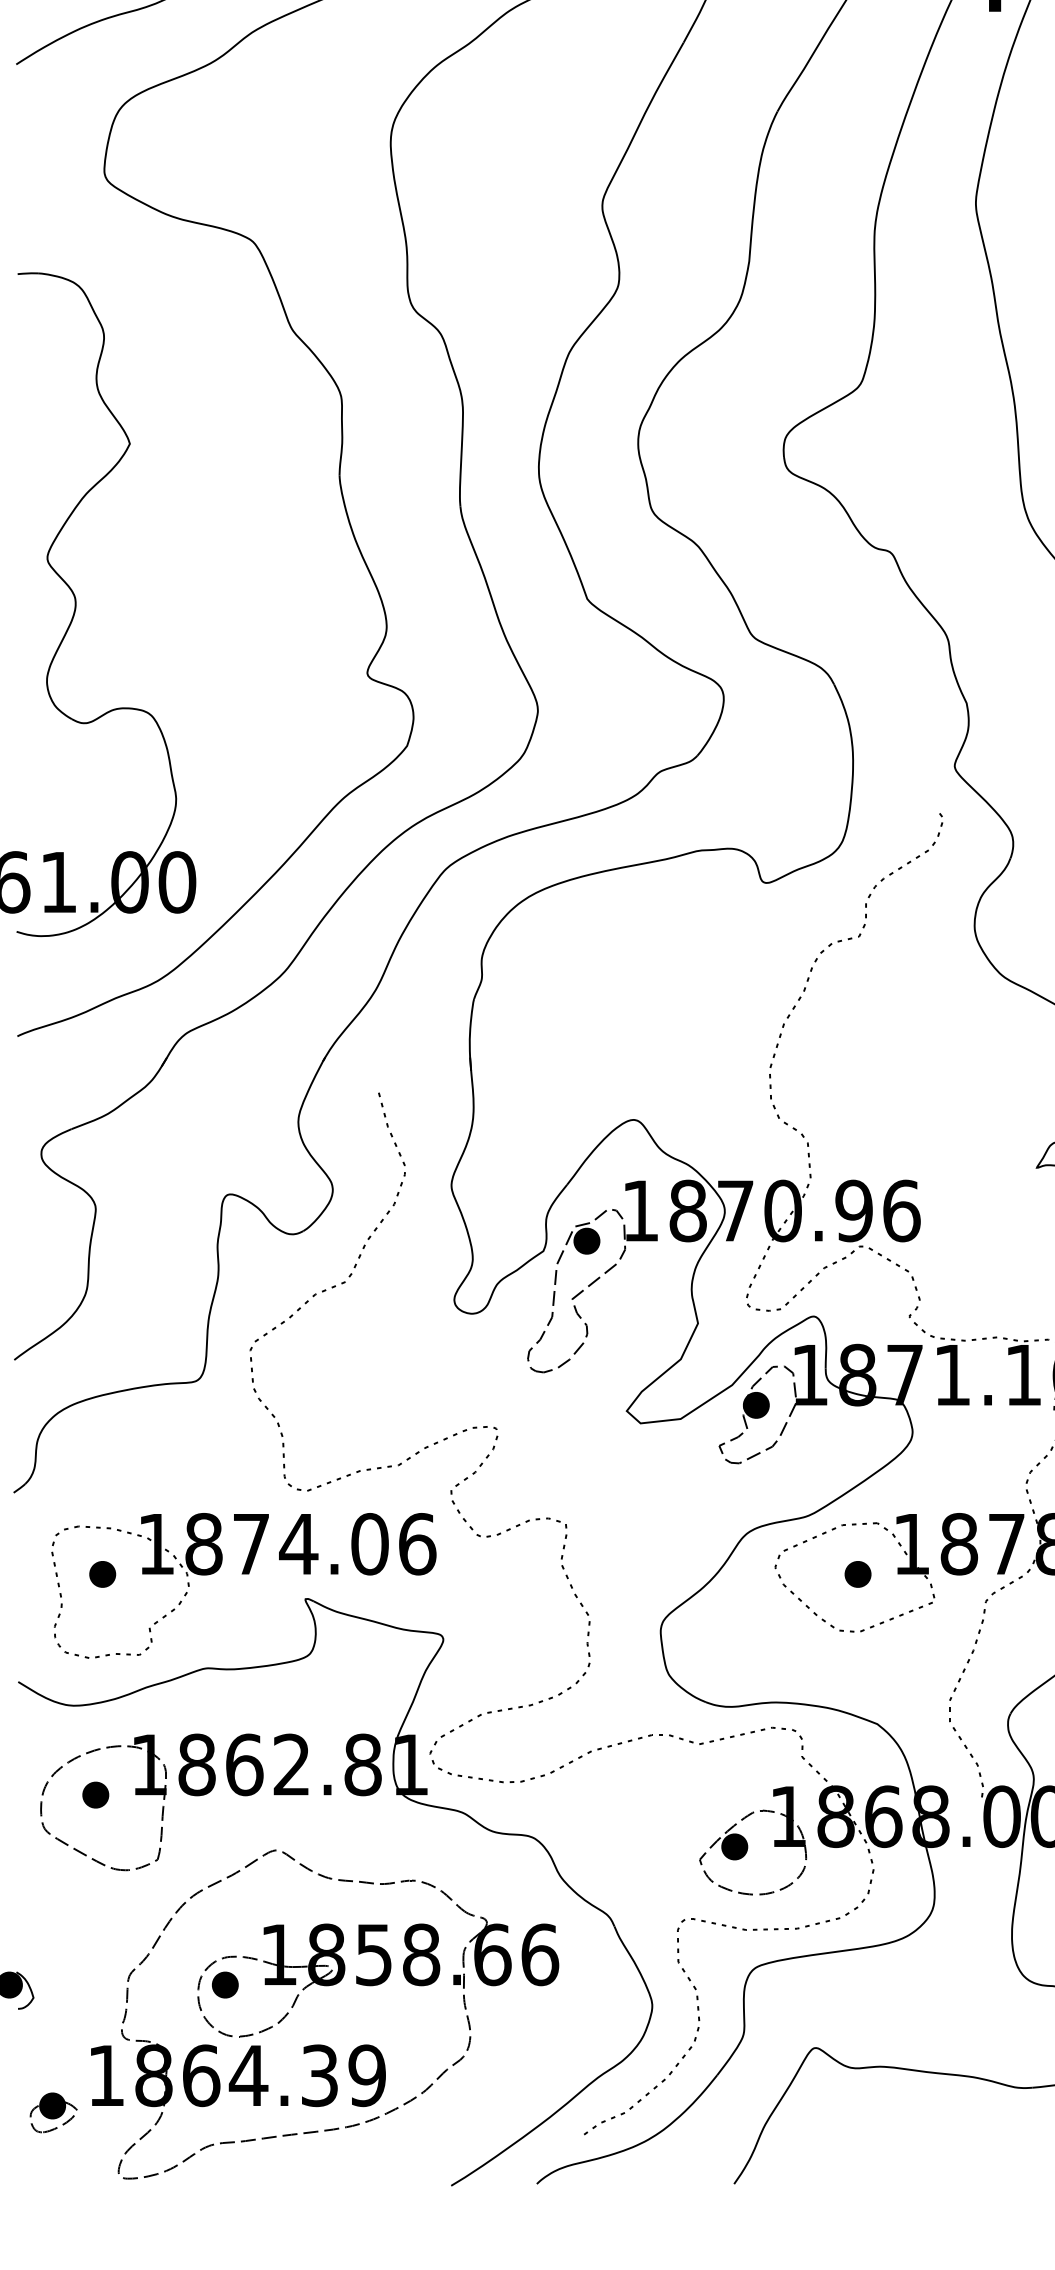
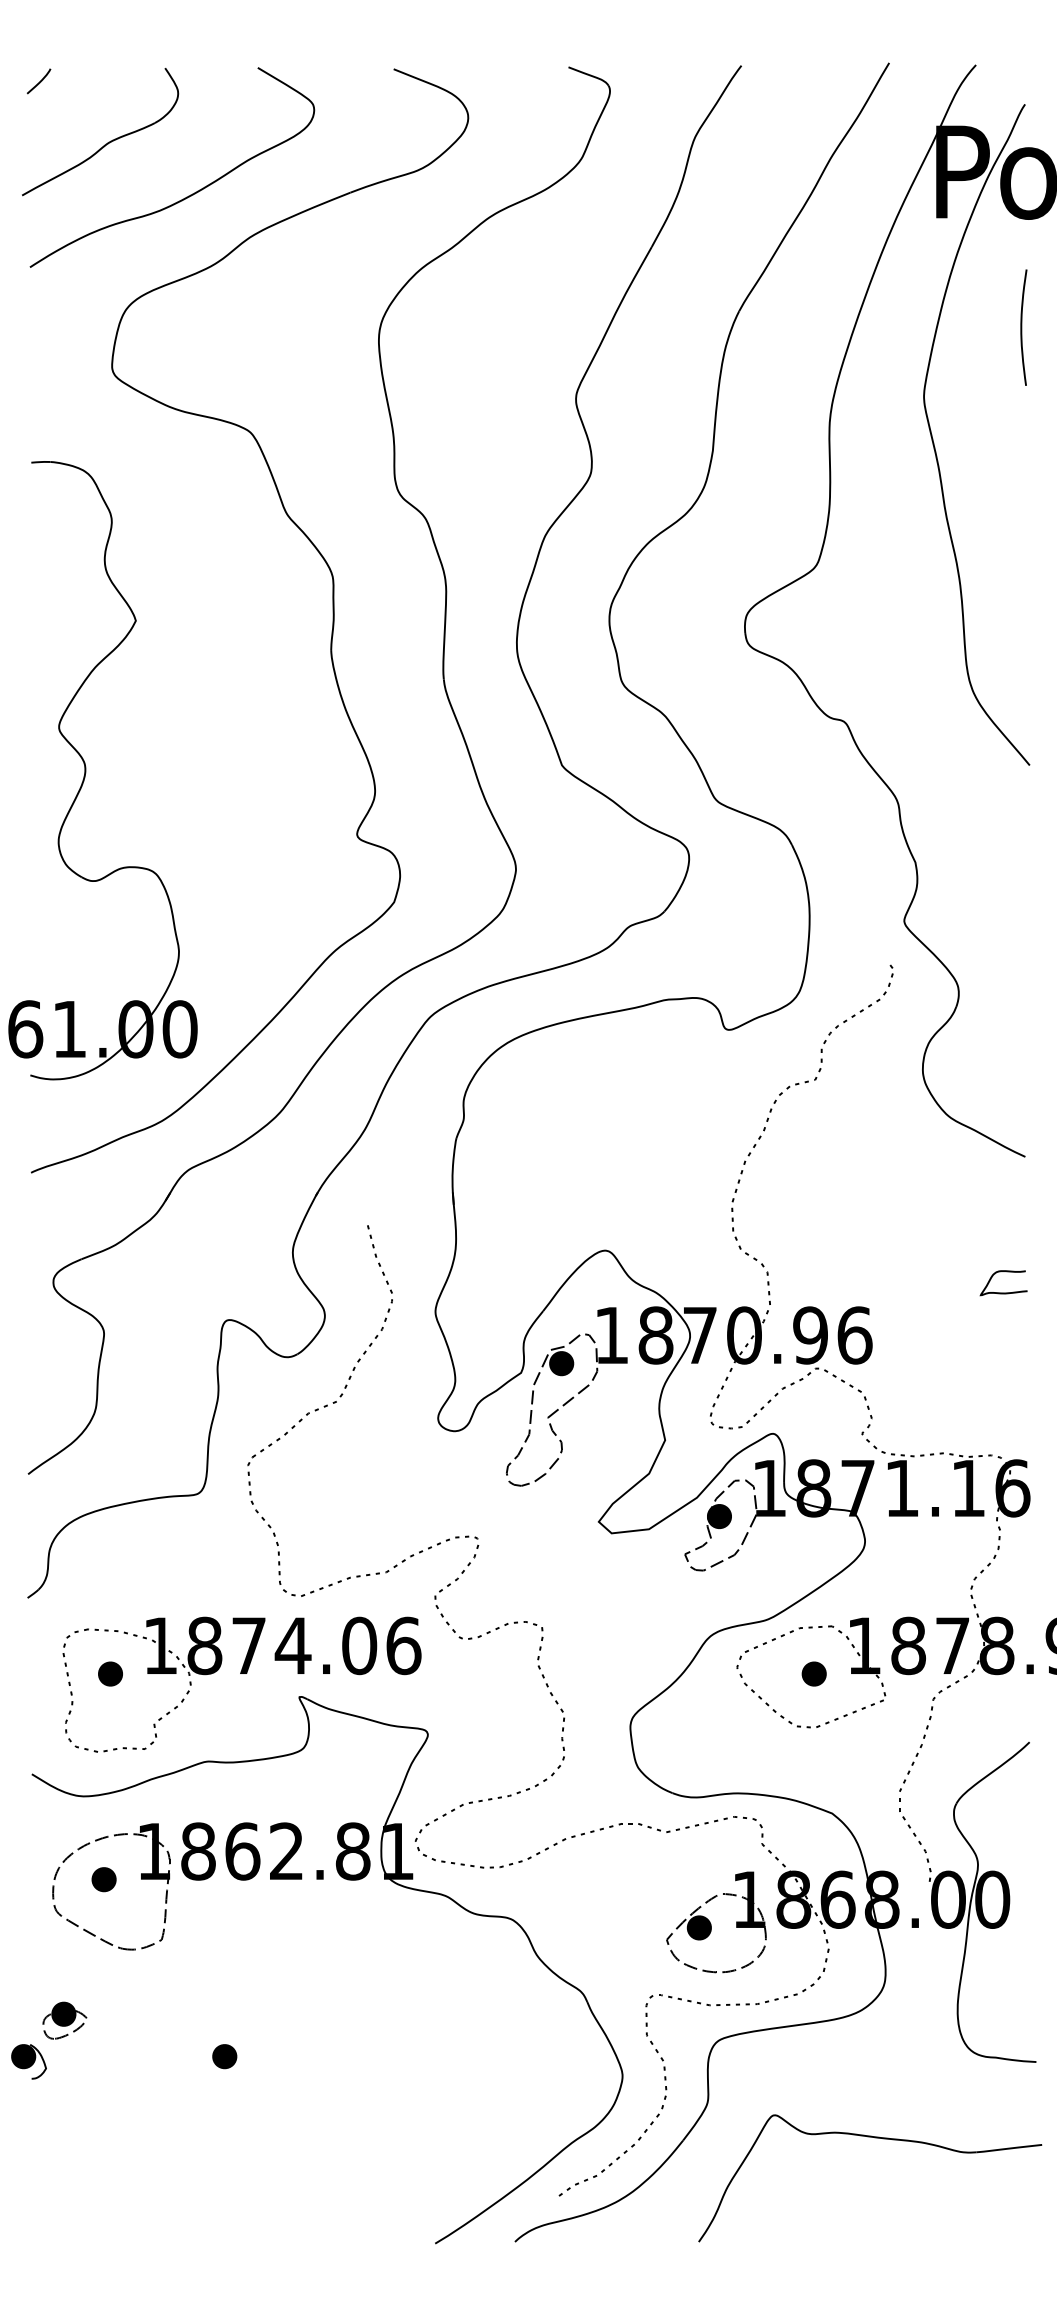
part: (324, 1986) -> (317, 2057), removed
part: (53, 2112) -> (64, 2020), moved

